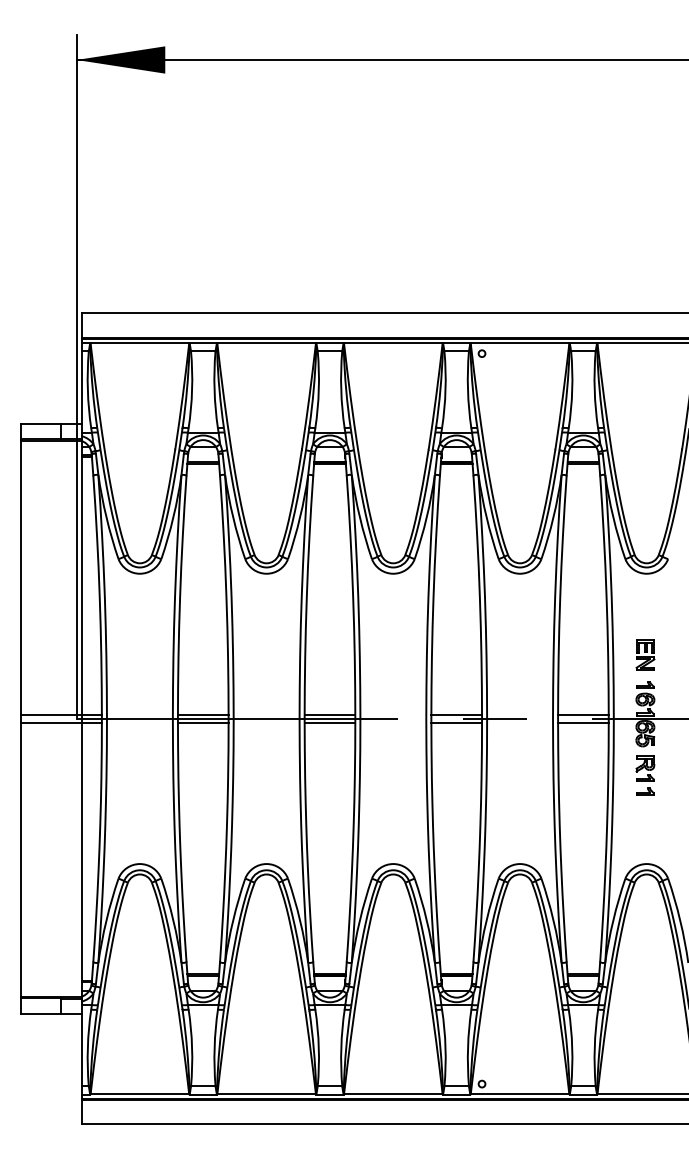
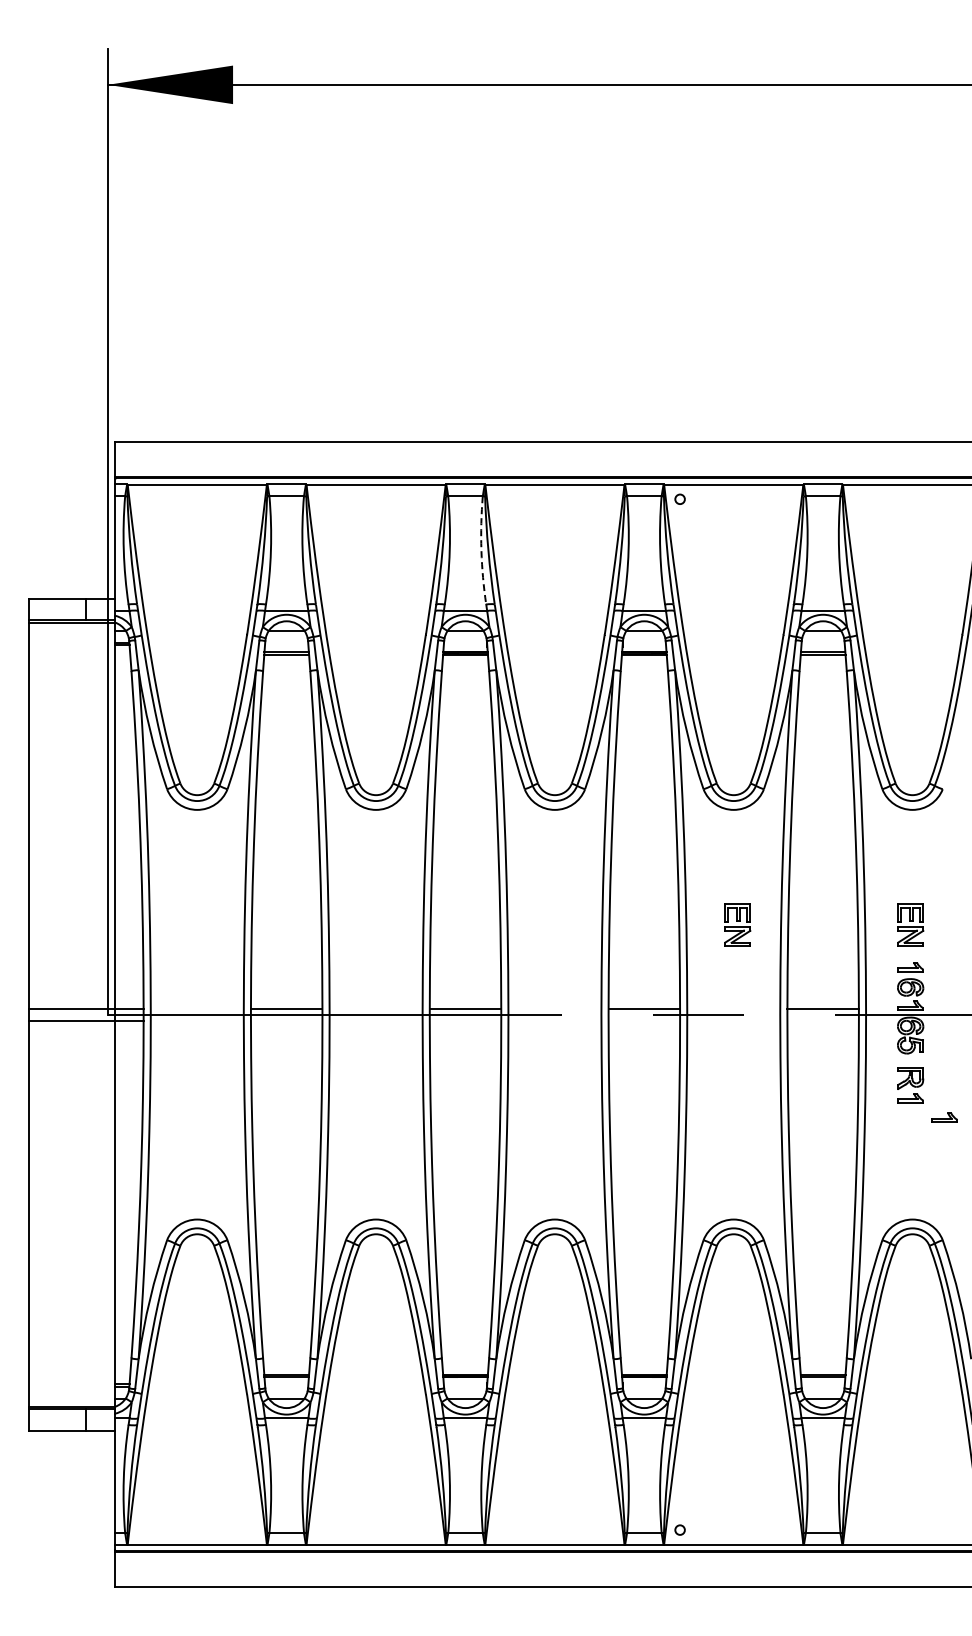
arc: (341, 389) -> (481, 550), solid -> dashed
part: (522, 654) -> (737, 924), added
line: (203, 722) -> (286, 1020), removed
line: (329, 722) -> (465, 1020), removed
line: (456, 722) -> (644, 1020), removed
line: (582, 722) -> (822, 1020), removed
part: (645, 791) -> (944, 1117), moved

